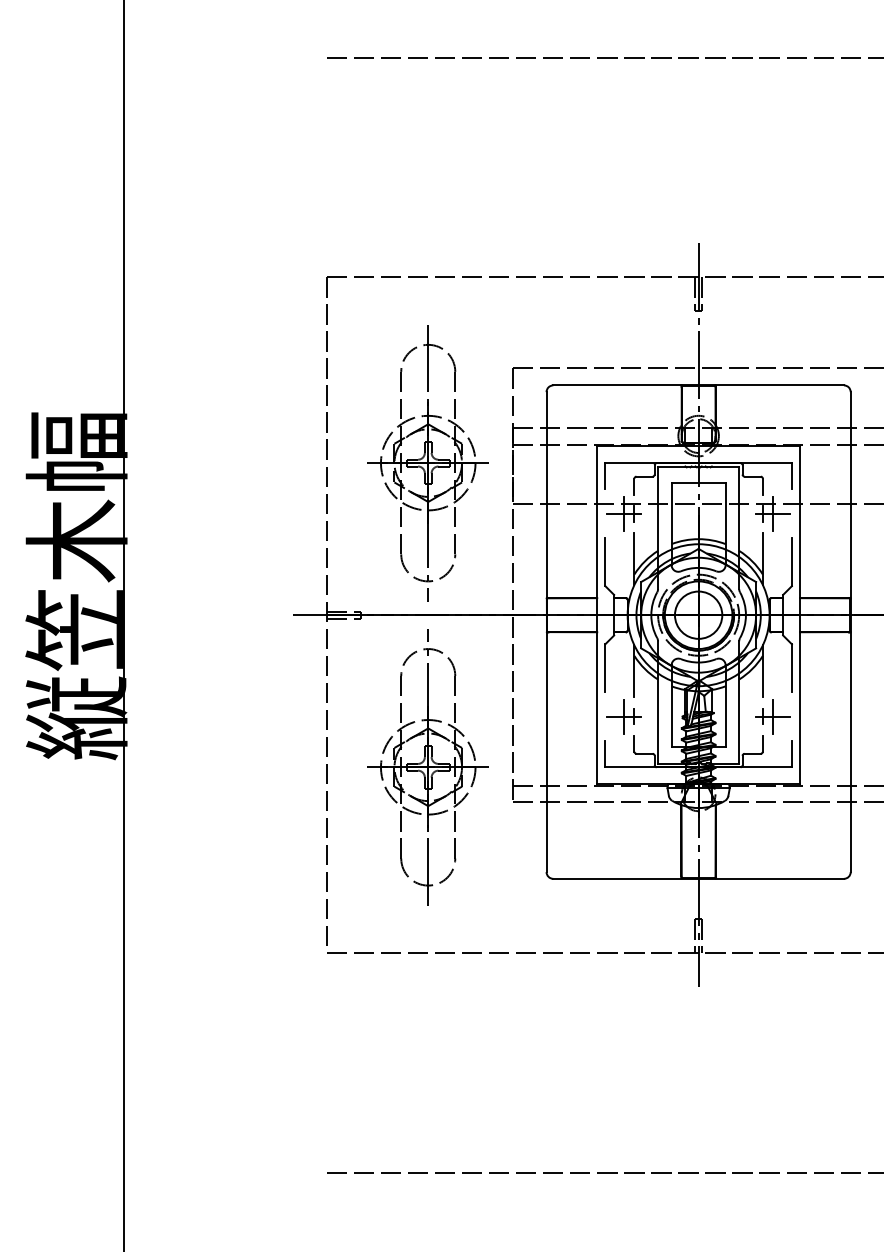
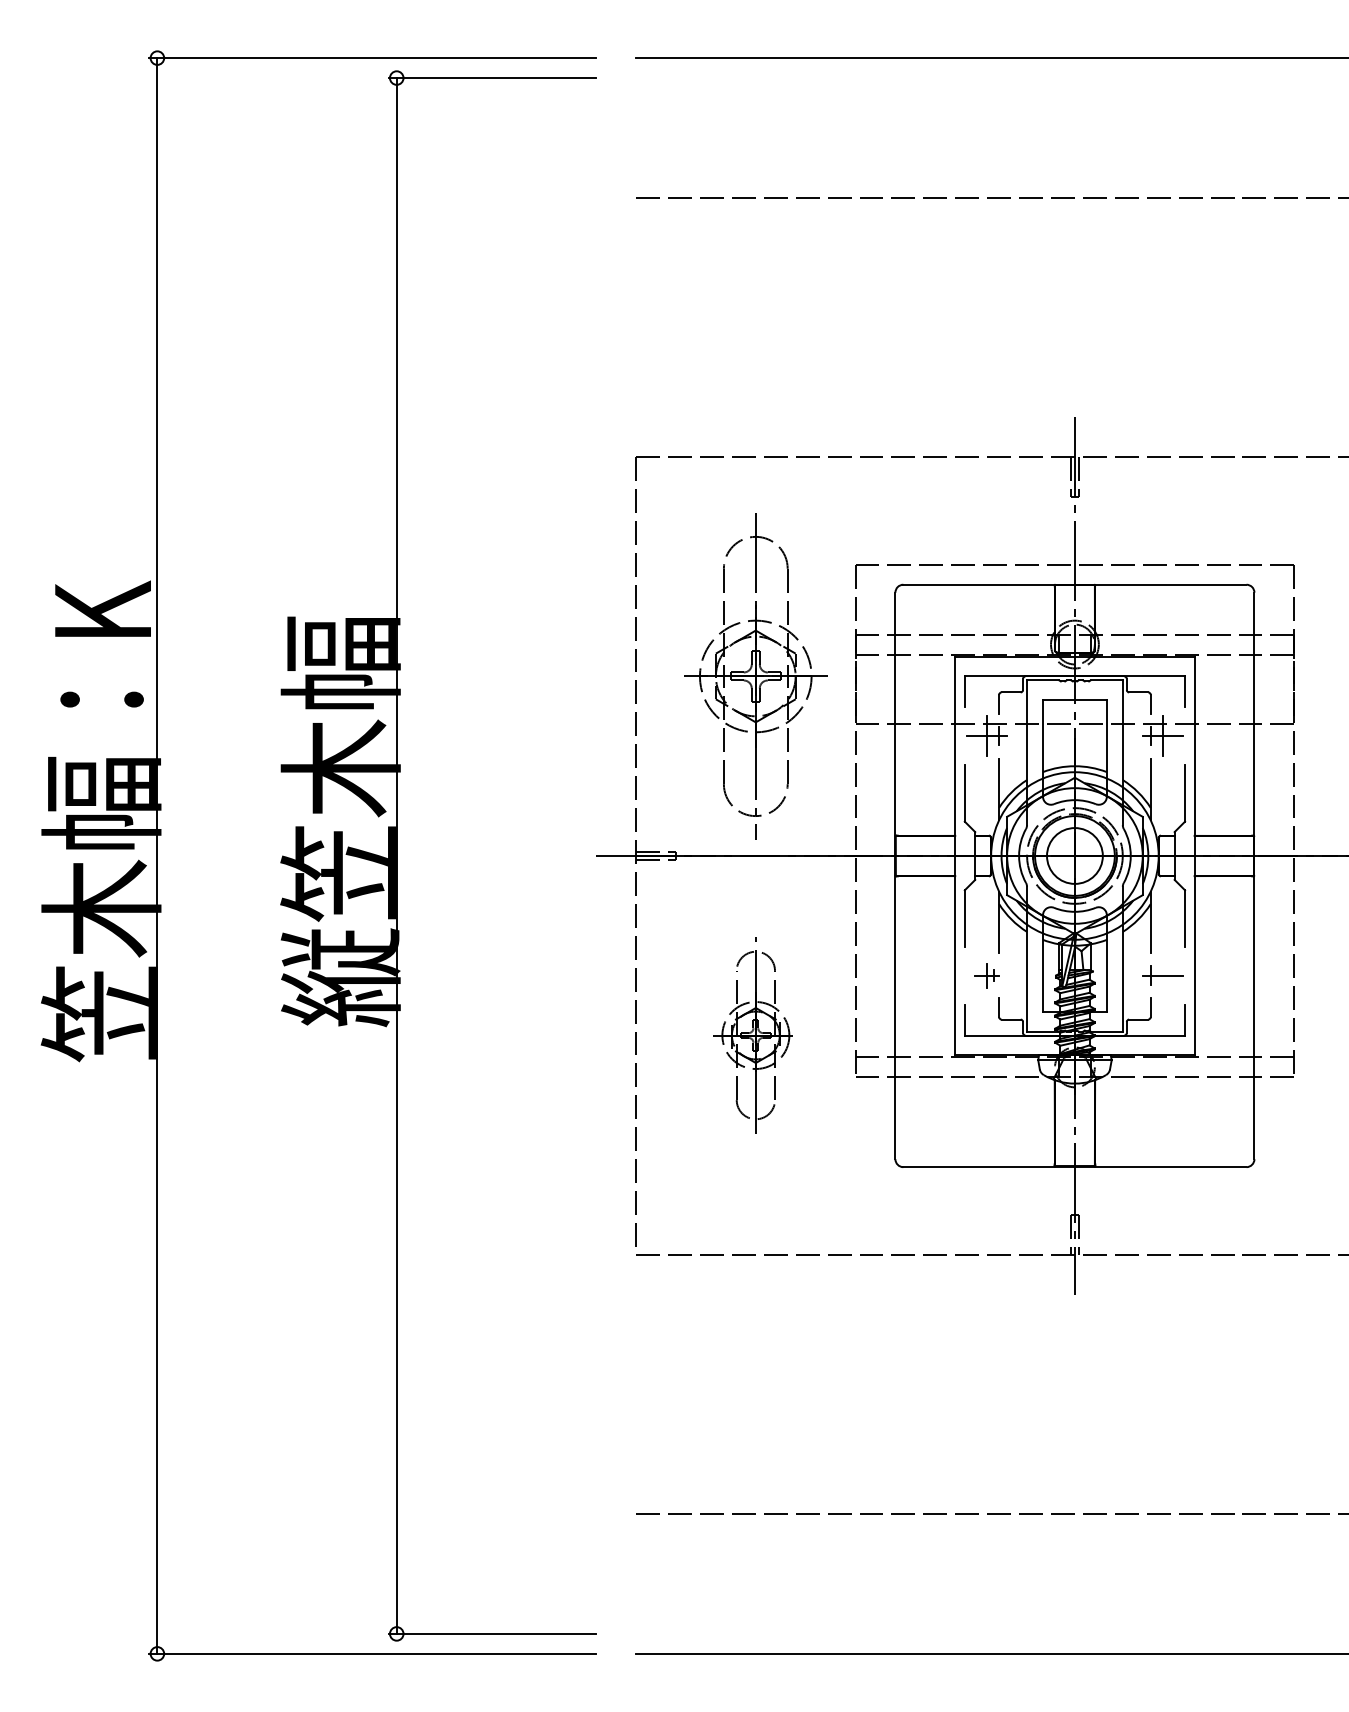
part: (623, 716) -> (986, 975), size x0.6
line: (772, 716) -> (1162, 975), removed
part: (428, 767) -> (755, 1035), size x0.6

